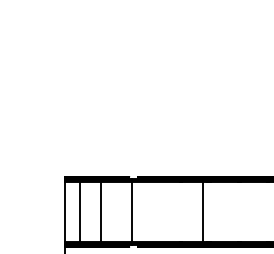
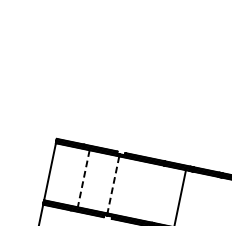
line: (79, 211) -> (63, 174), removed
line: (100, 212) -> (83, 179), solid -> dashed
line: (132, 212) -> (113, 185), solid -> dashed

